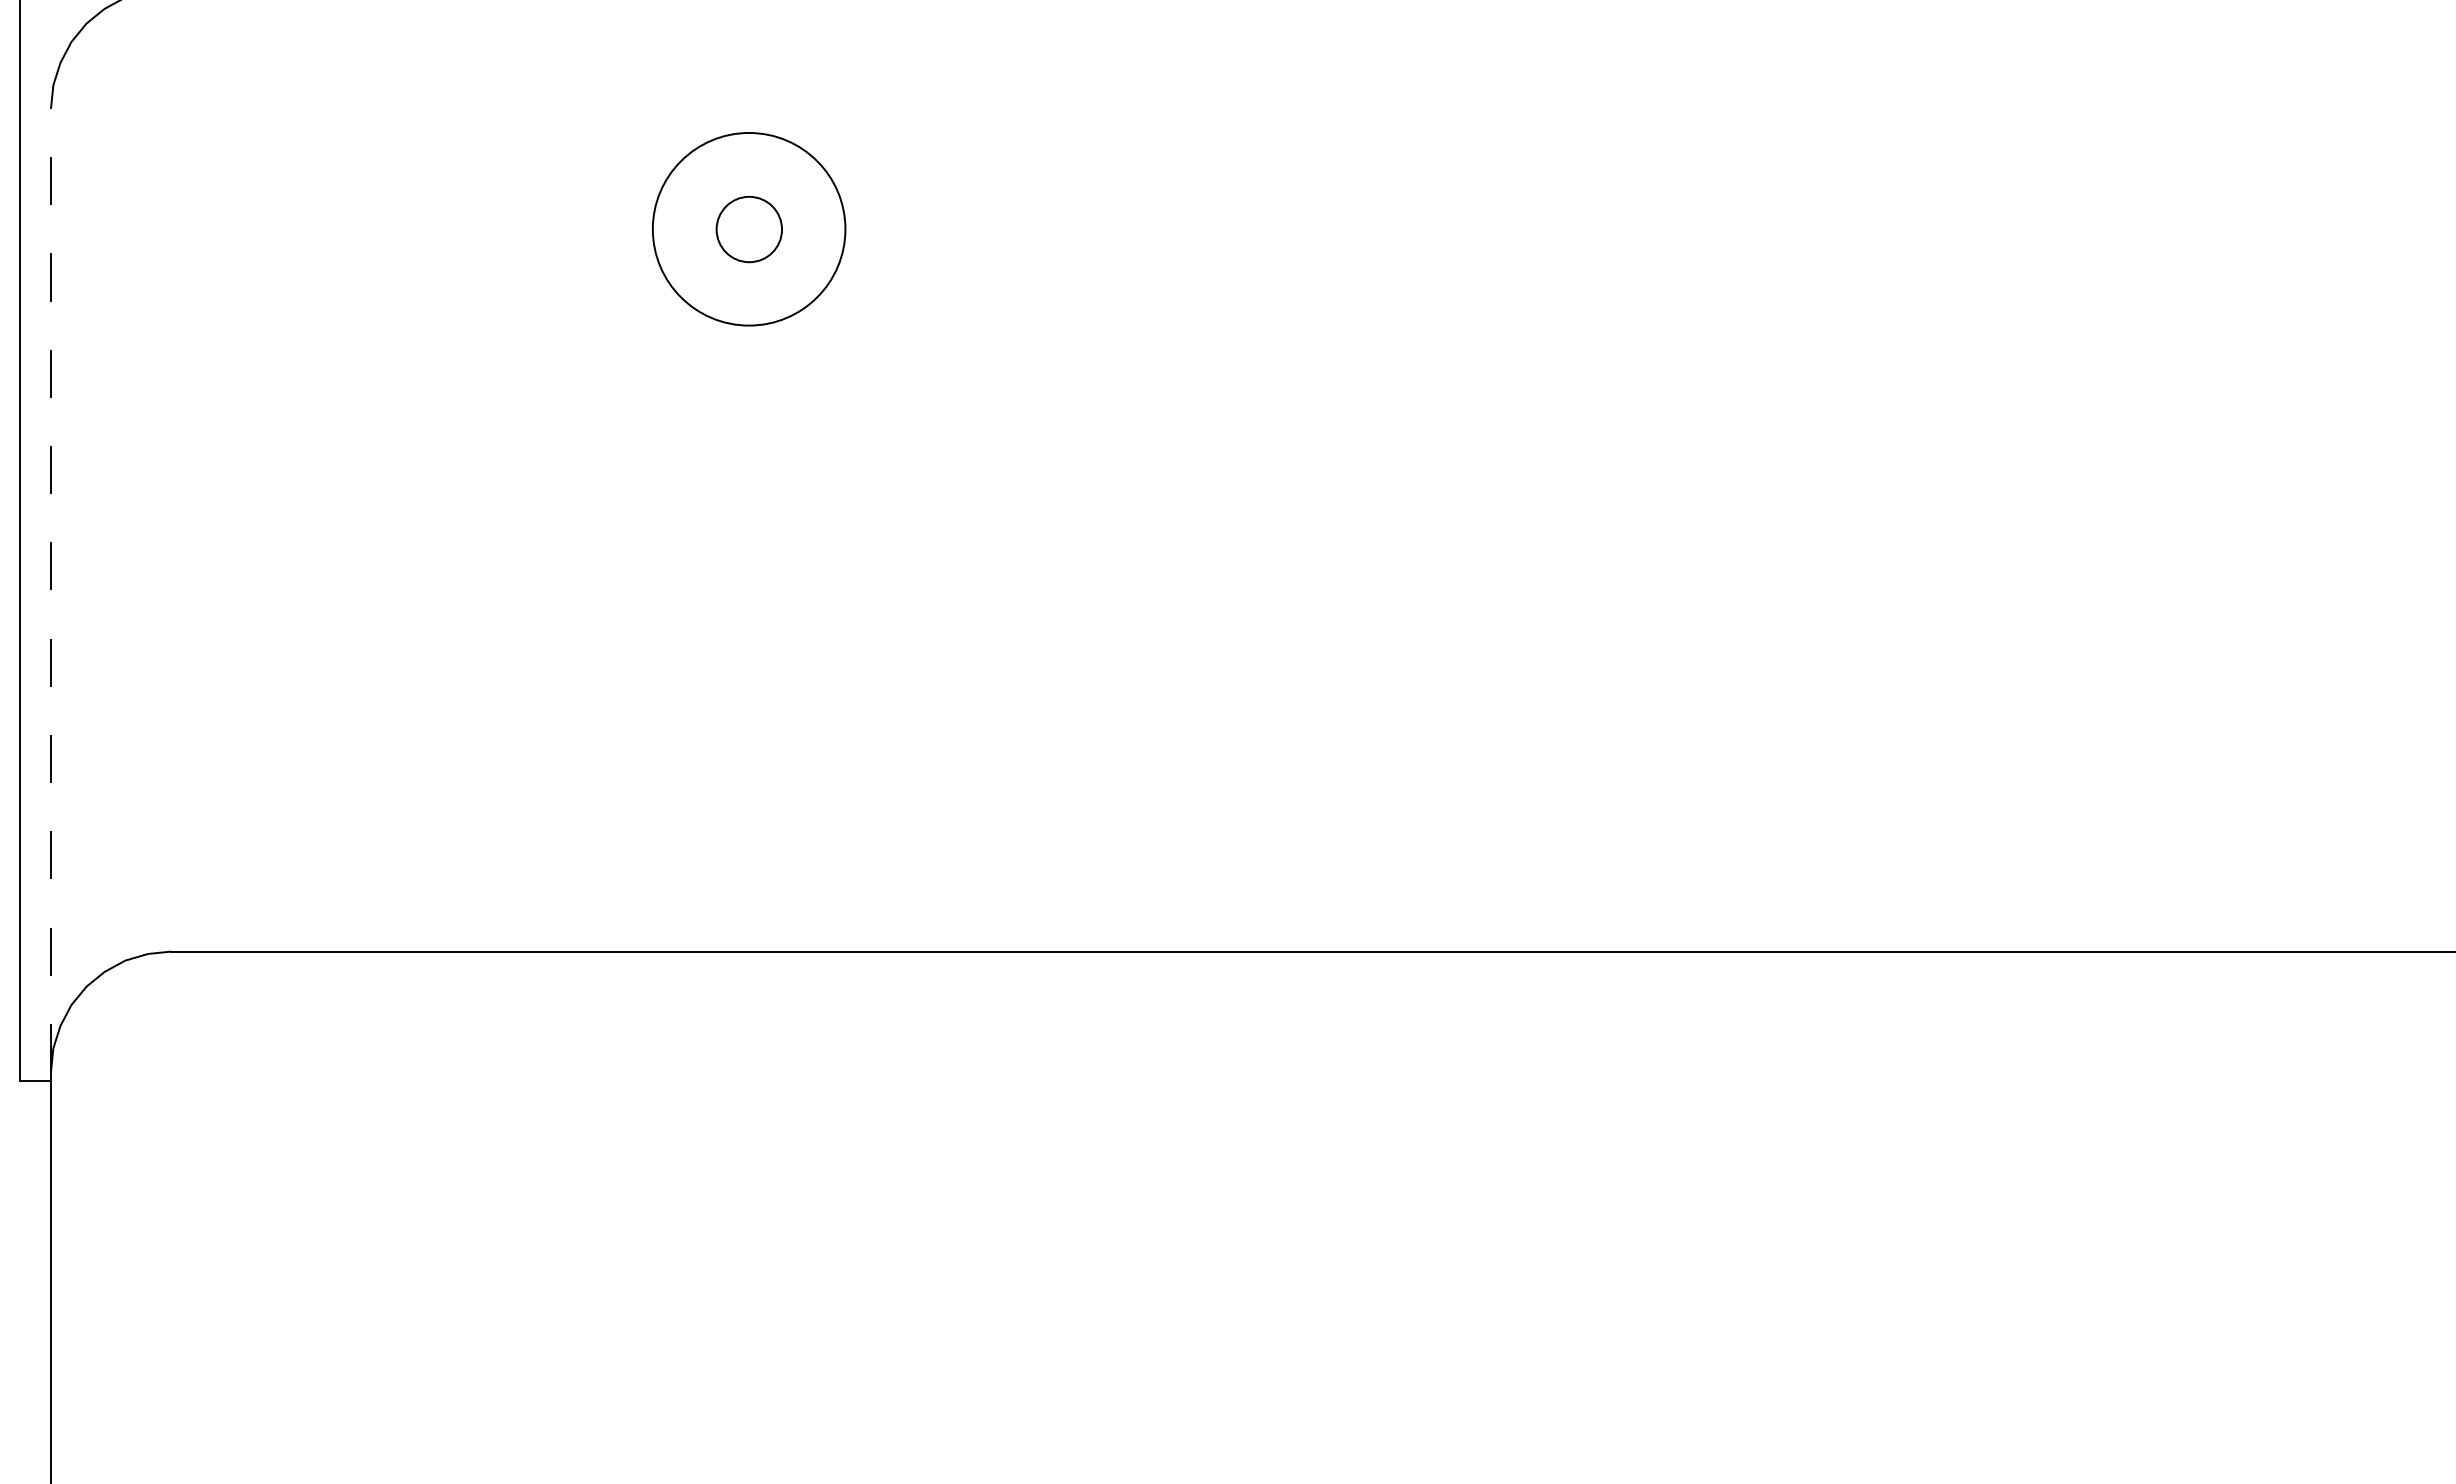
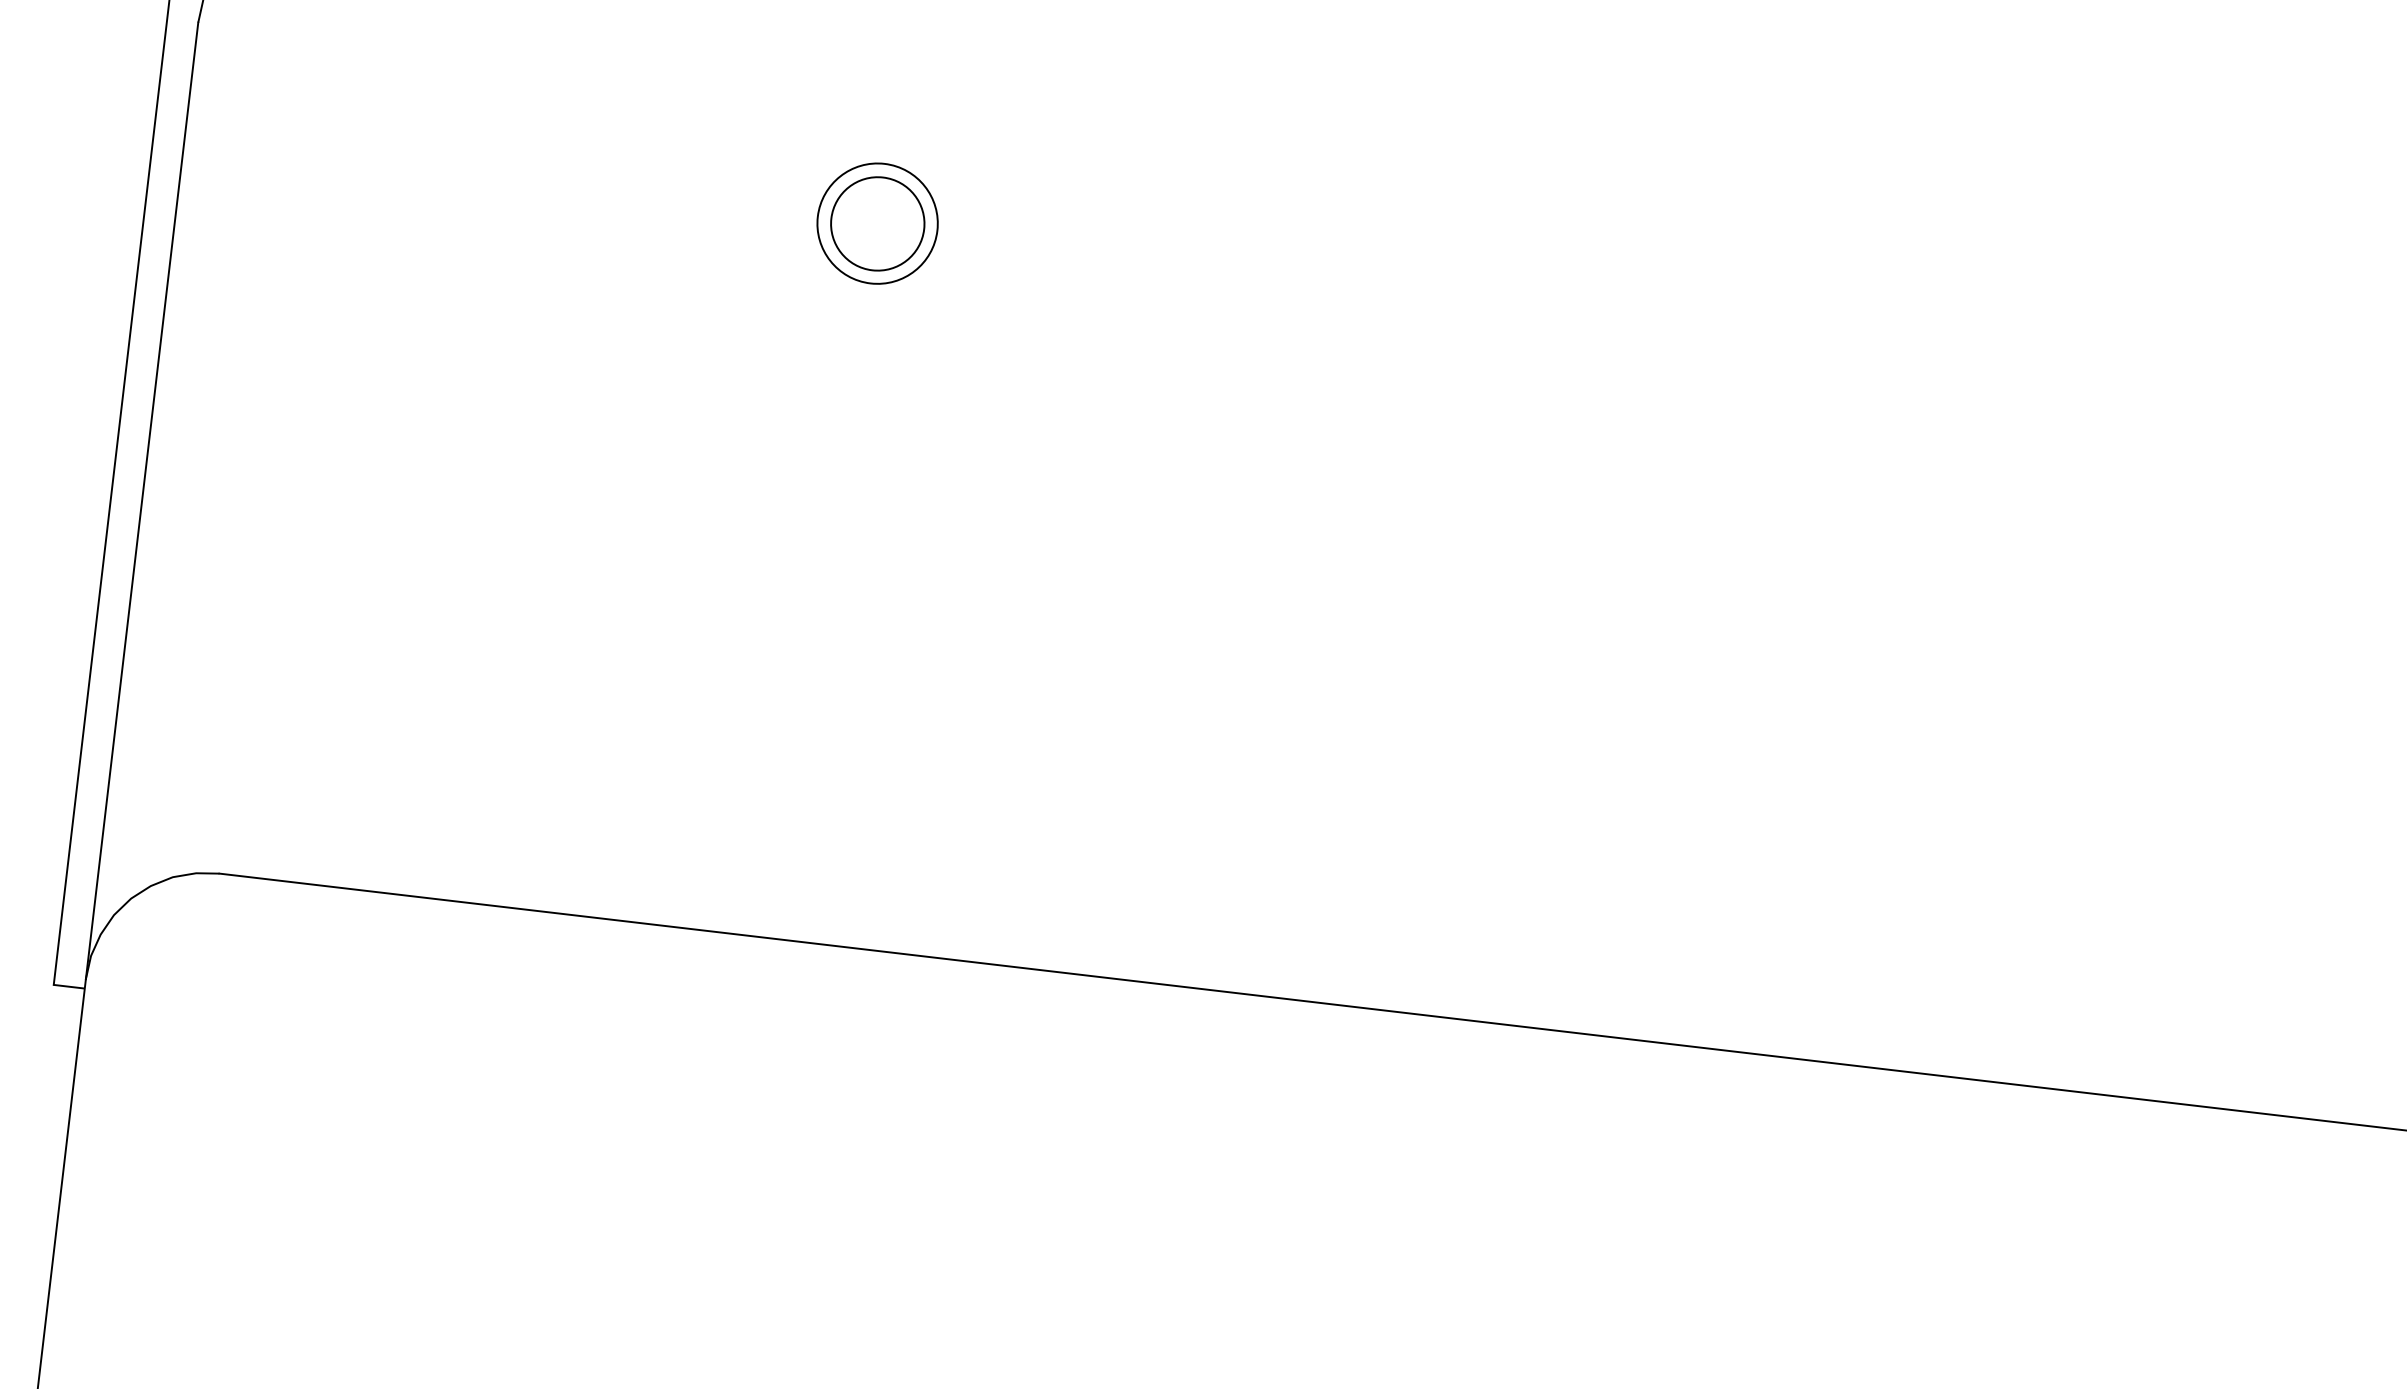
circle: (748, 229) -> (876, 223), size x0.62
circle: (749, 229) -> (877, 223), size x1.43
line: (50, 590) -> (141, 500), dashed -> solid

